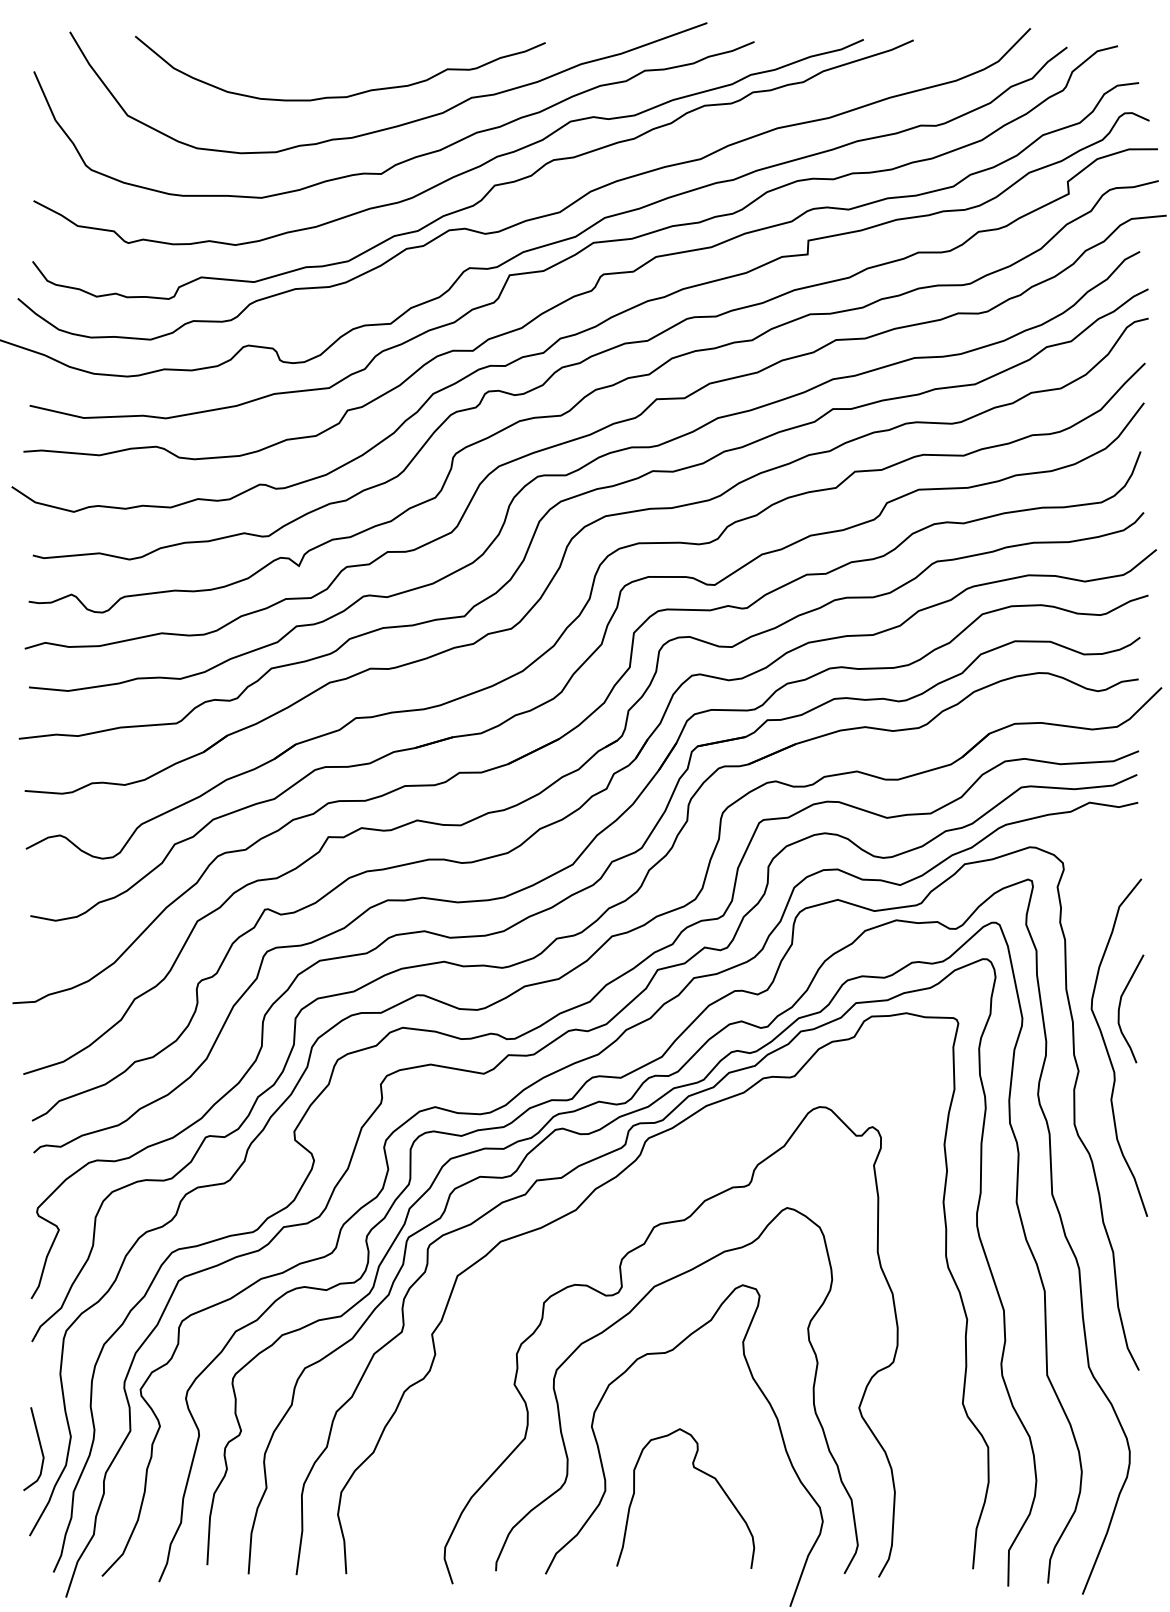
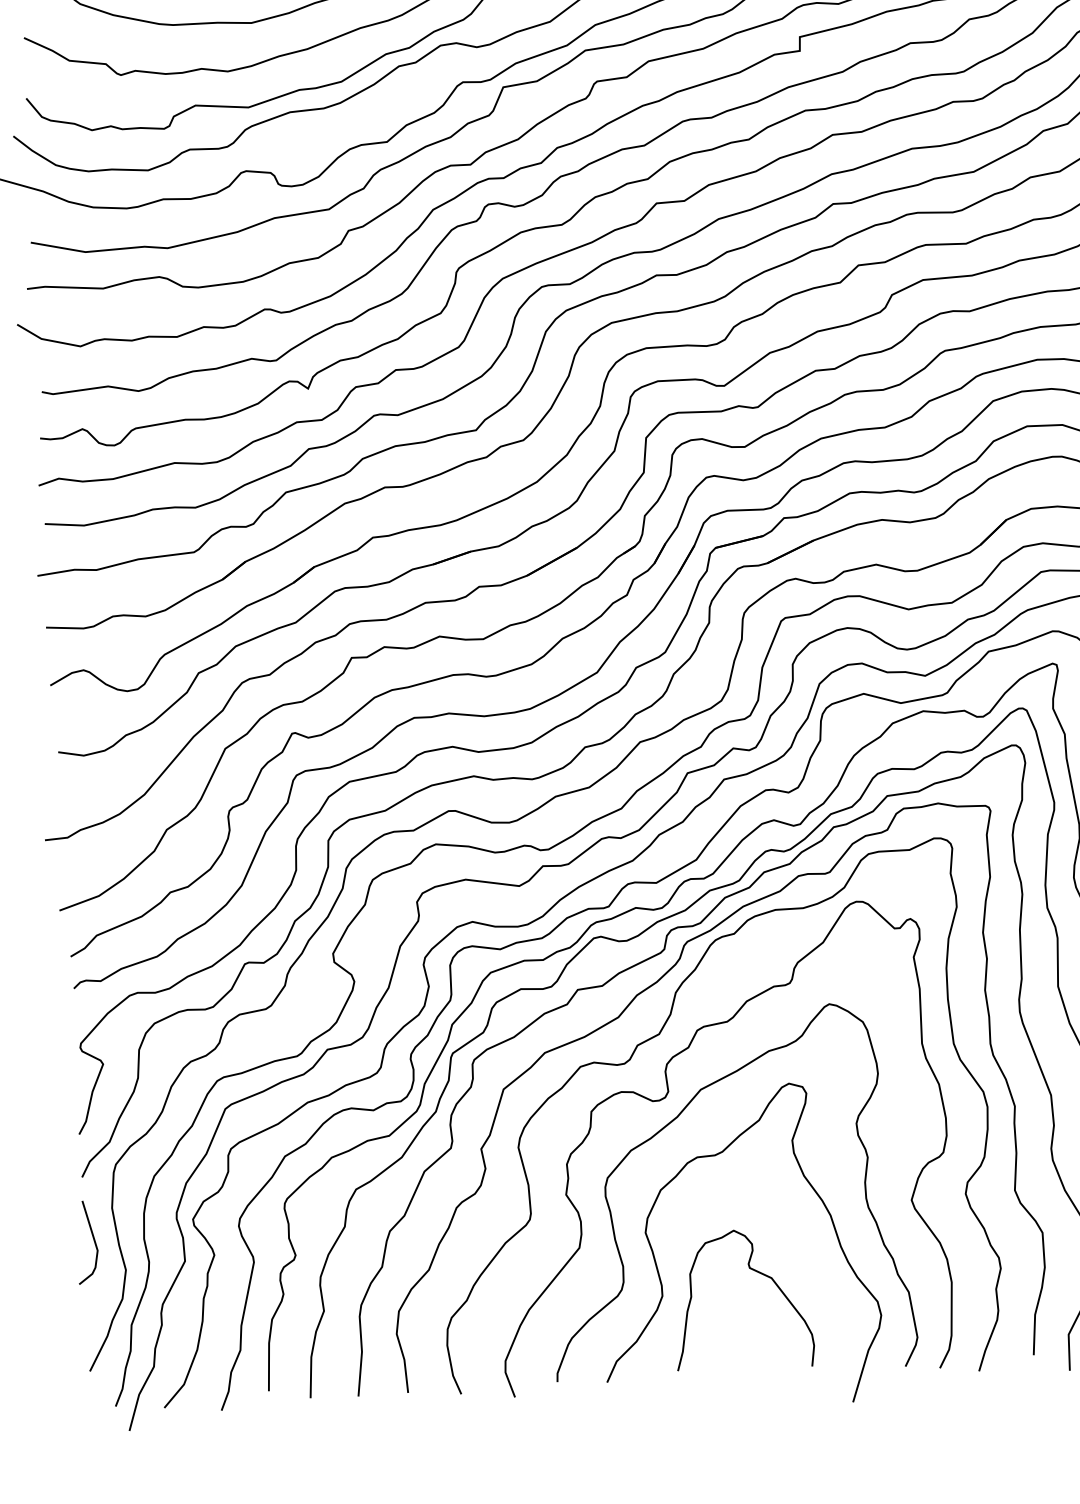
curve: (615, 1230) -> (658, 1035), added
line: (39, 1446) -> (92, 1239), moved

